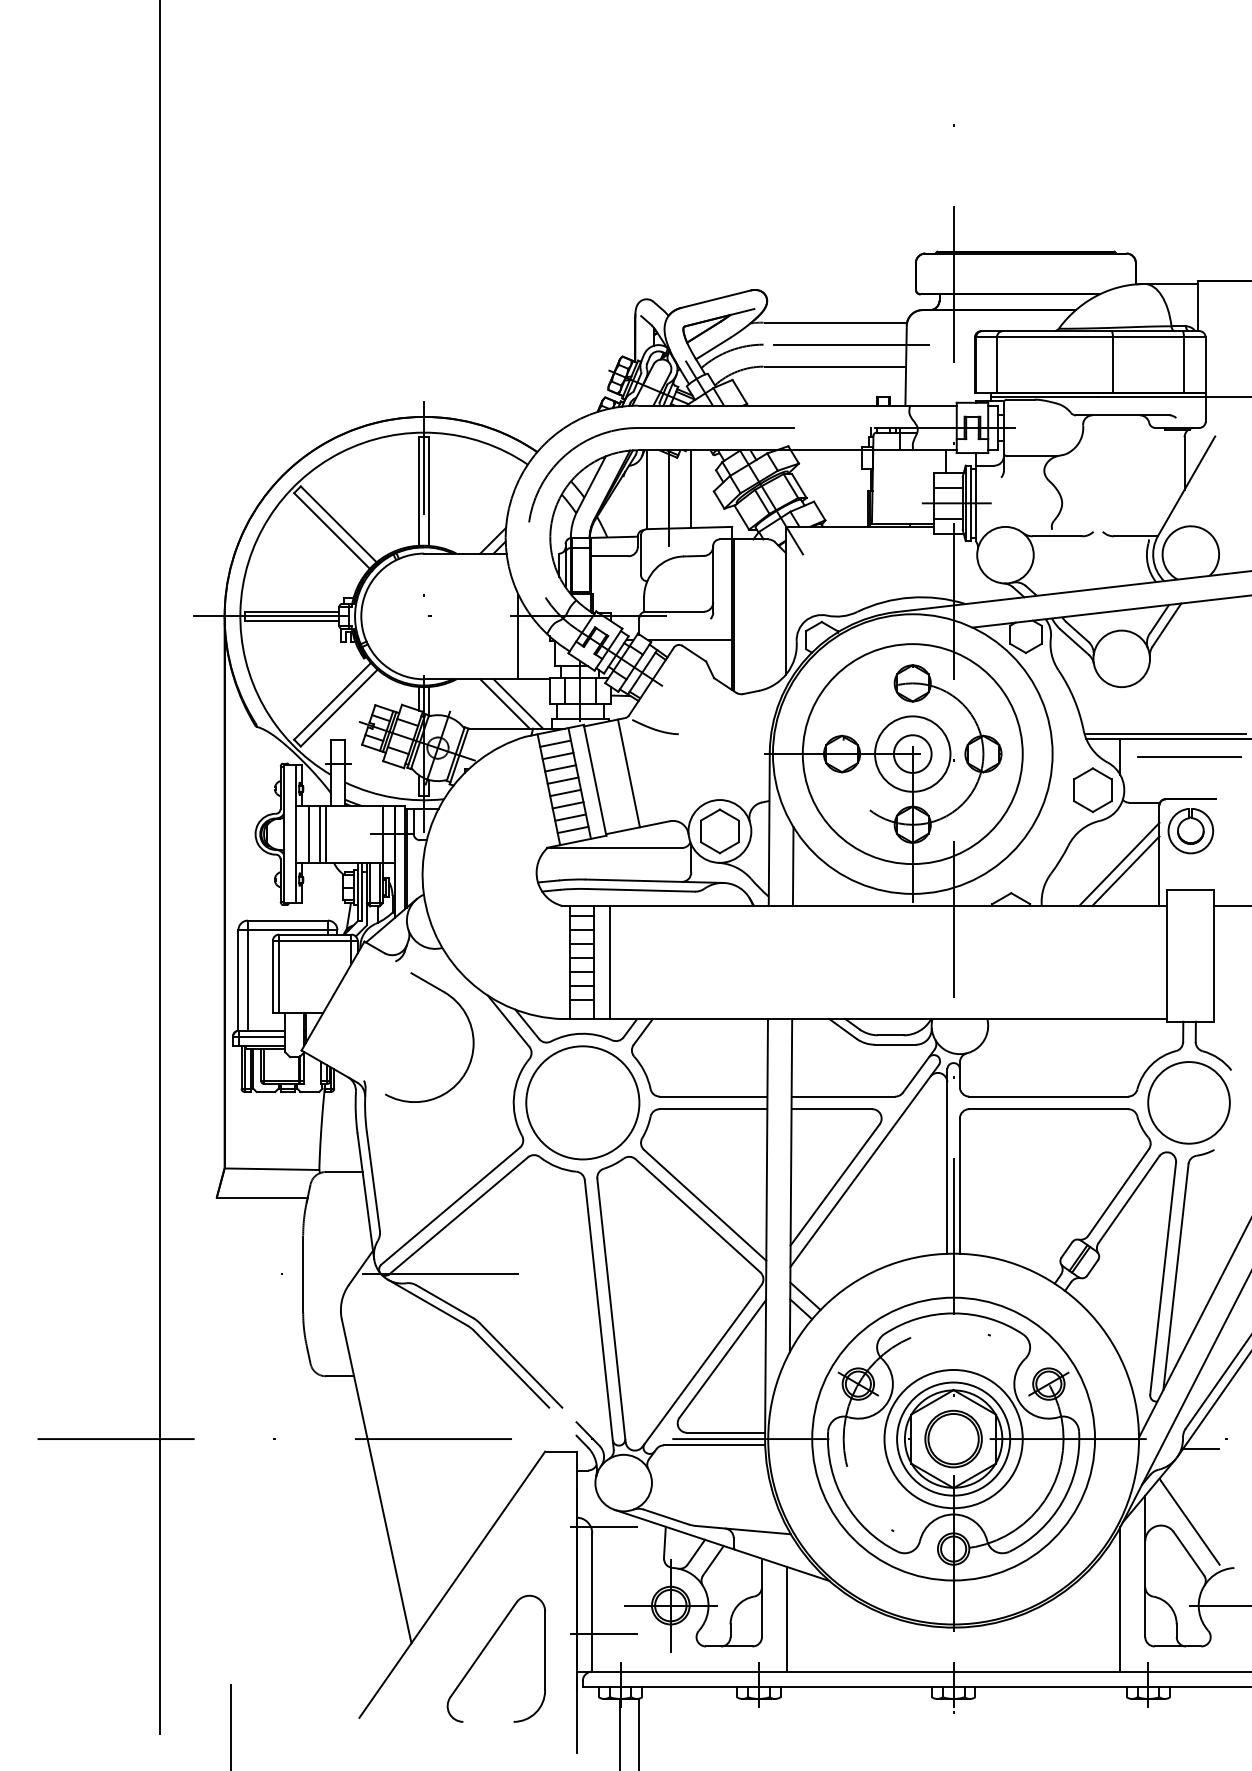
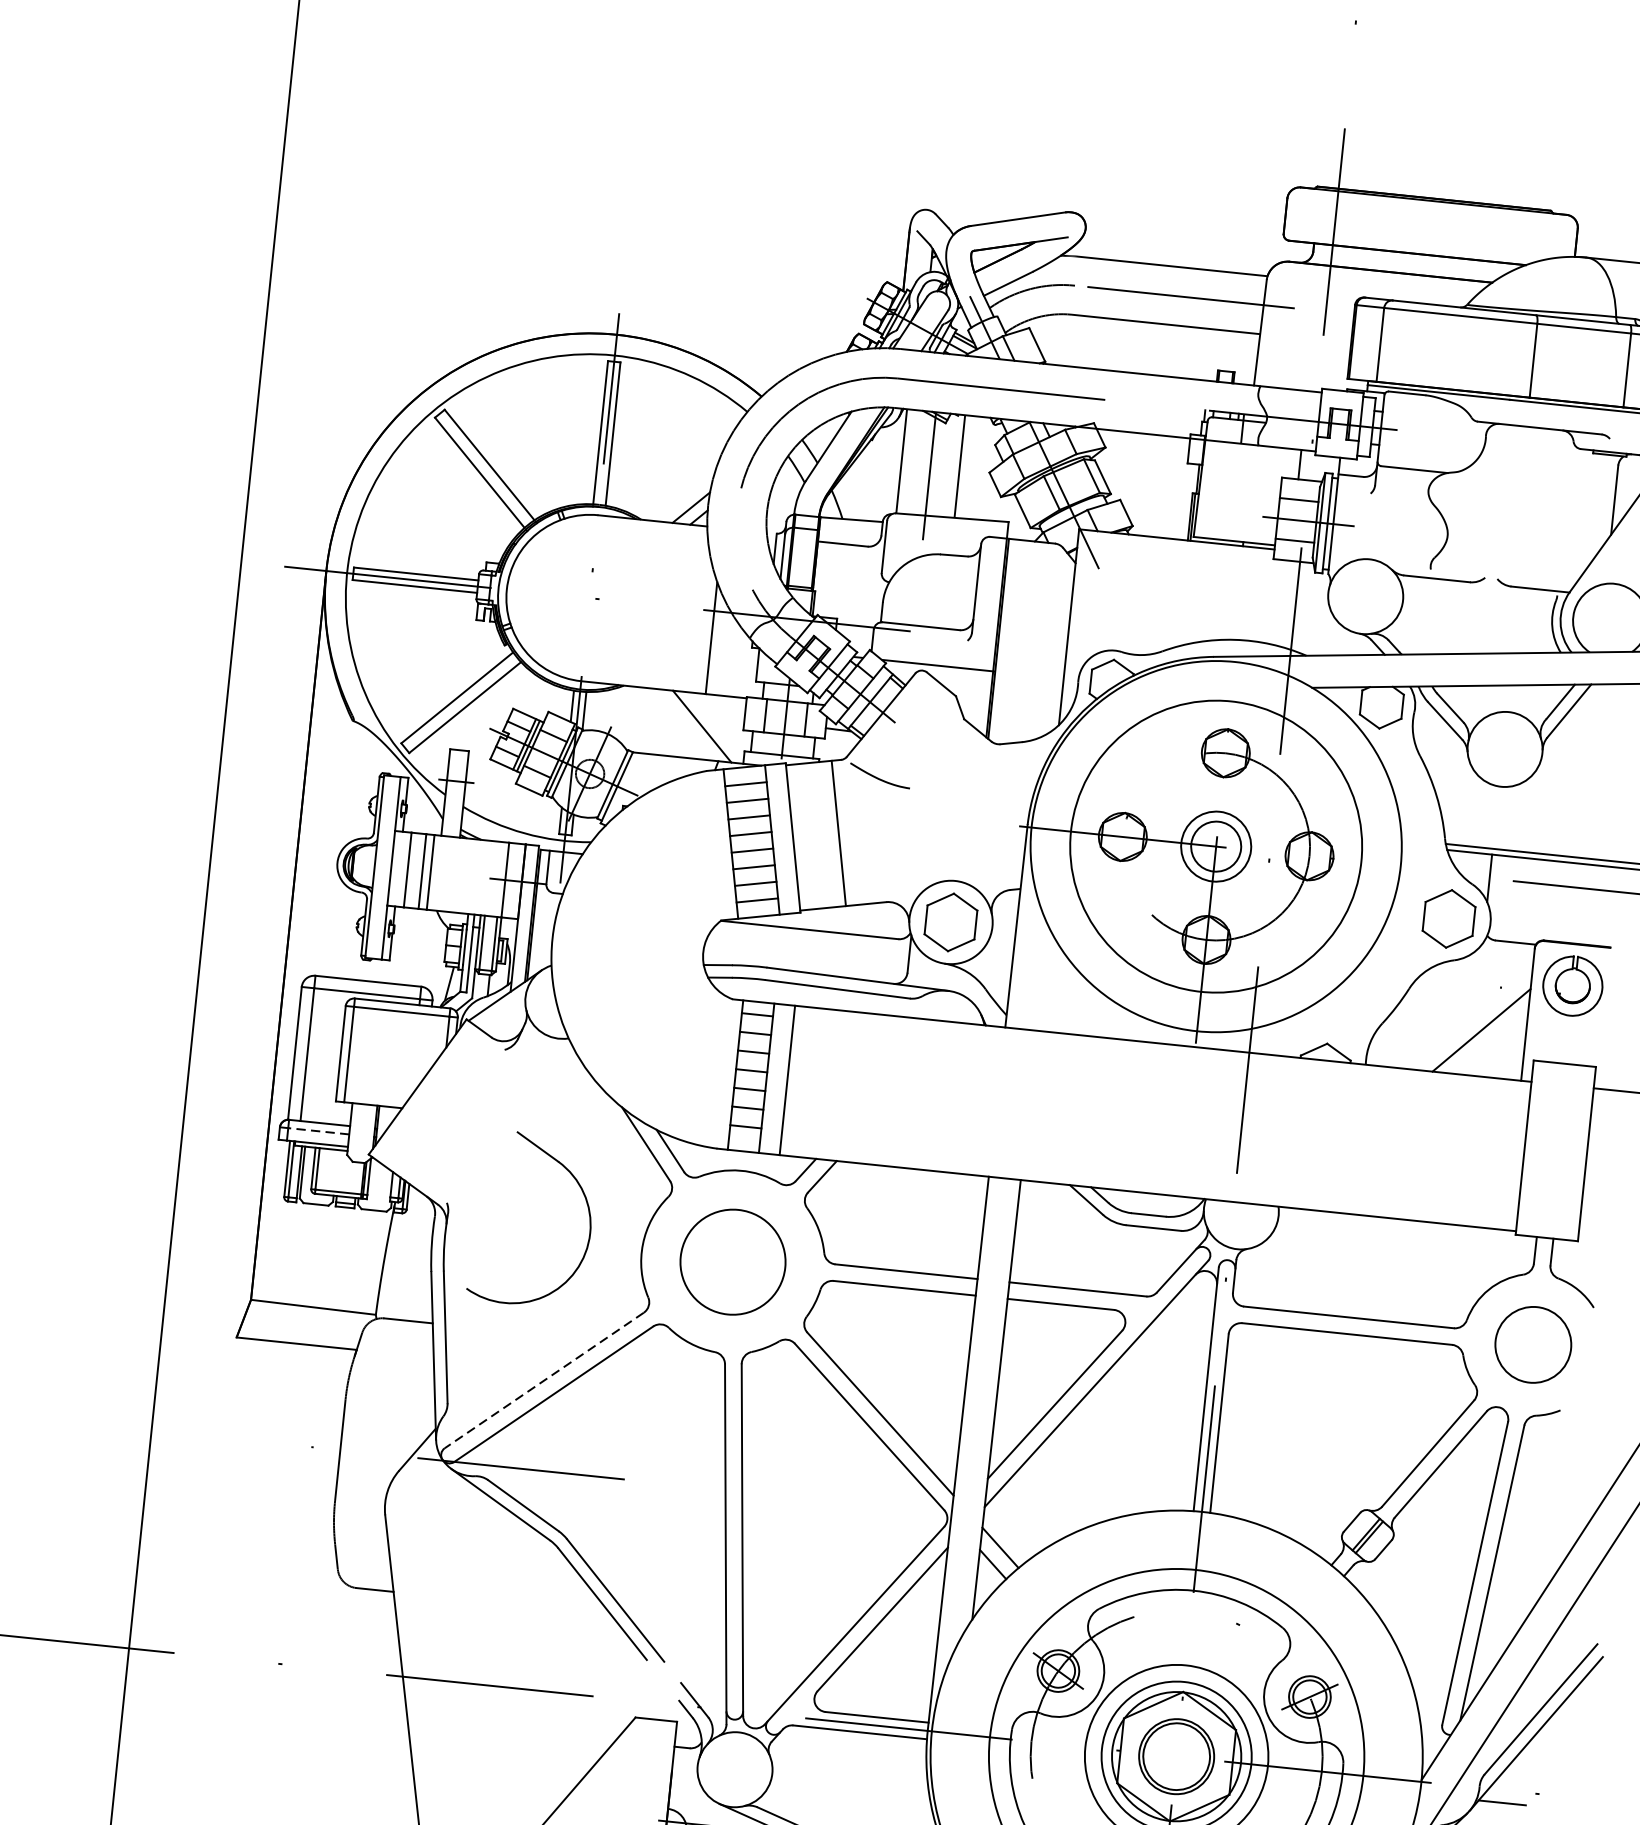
line: (504, 703) -> (684, 724), removed
circle: (912, 753) -> (1215, 845), size x0.7
line: (1119, 863) -> (1474, 1019), removed
line: (792, 866) -> (1042, 978), removed
part: (468, 1022) -> (586, 1205), moved
line: (261, 1036) -> (317, 1130), solid -> dashed
circle: (582, 1102) -> (732, 1261), size x0.7
circle: (1188, 1102) -> (1532, 1344), size x0.7
line: (450, 1206) -> (544, 1380), solid -> dashed

